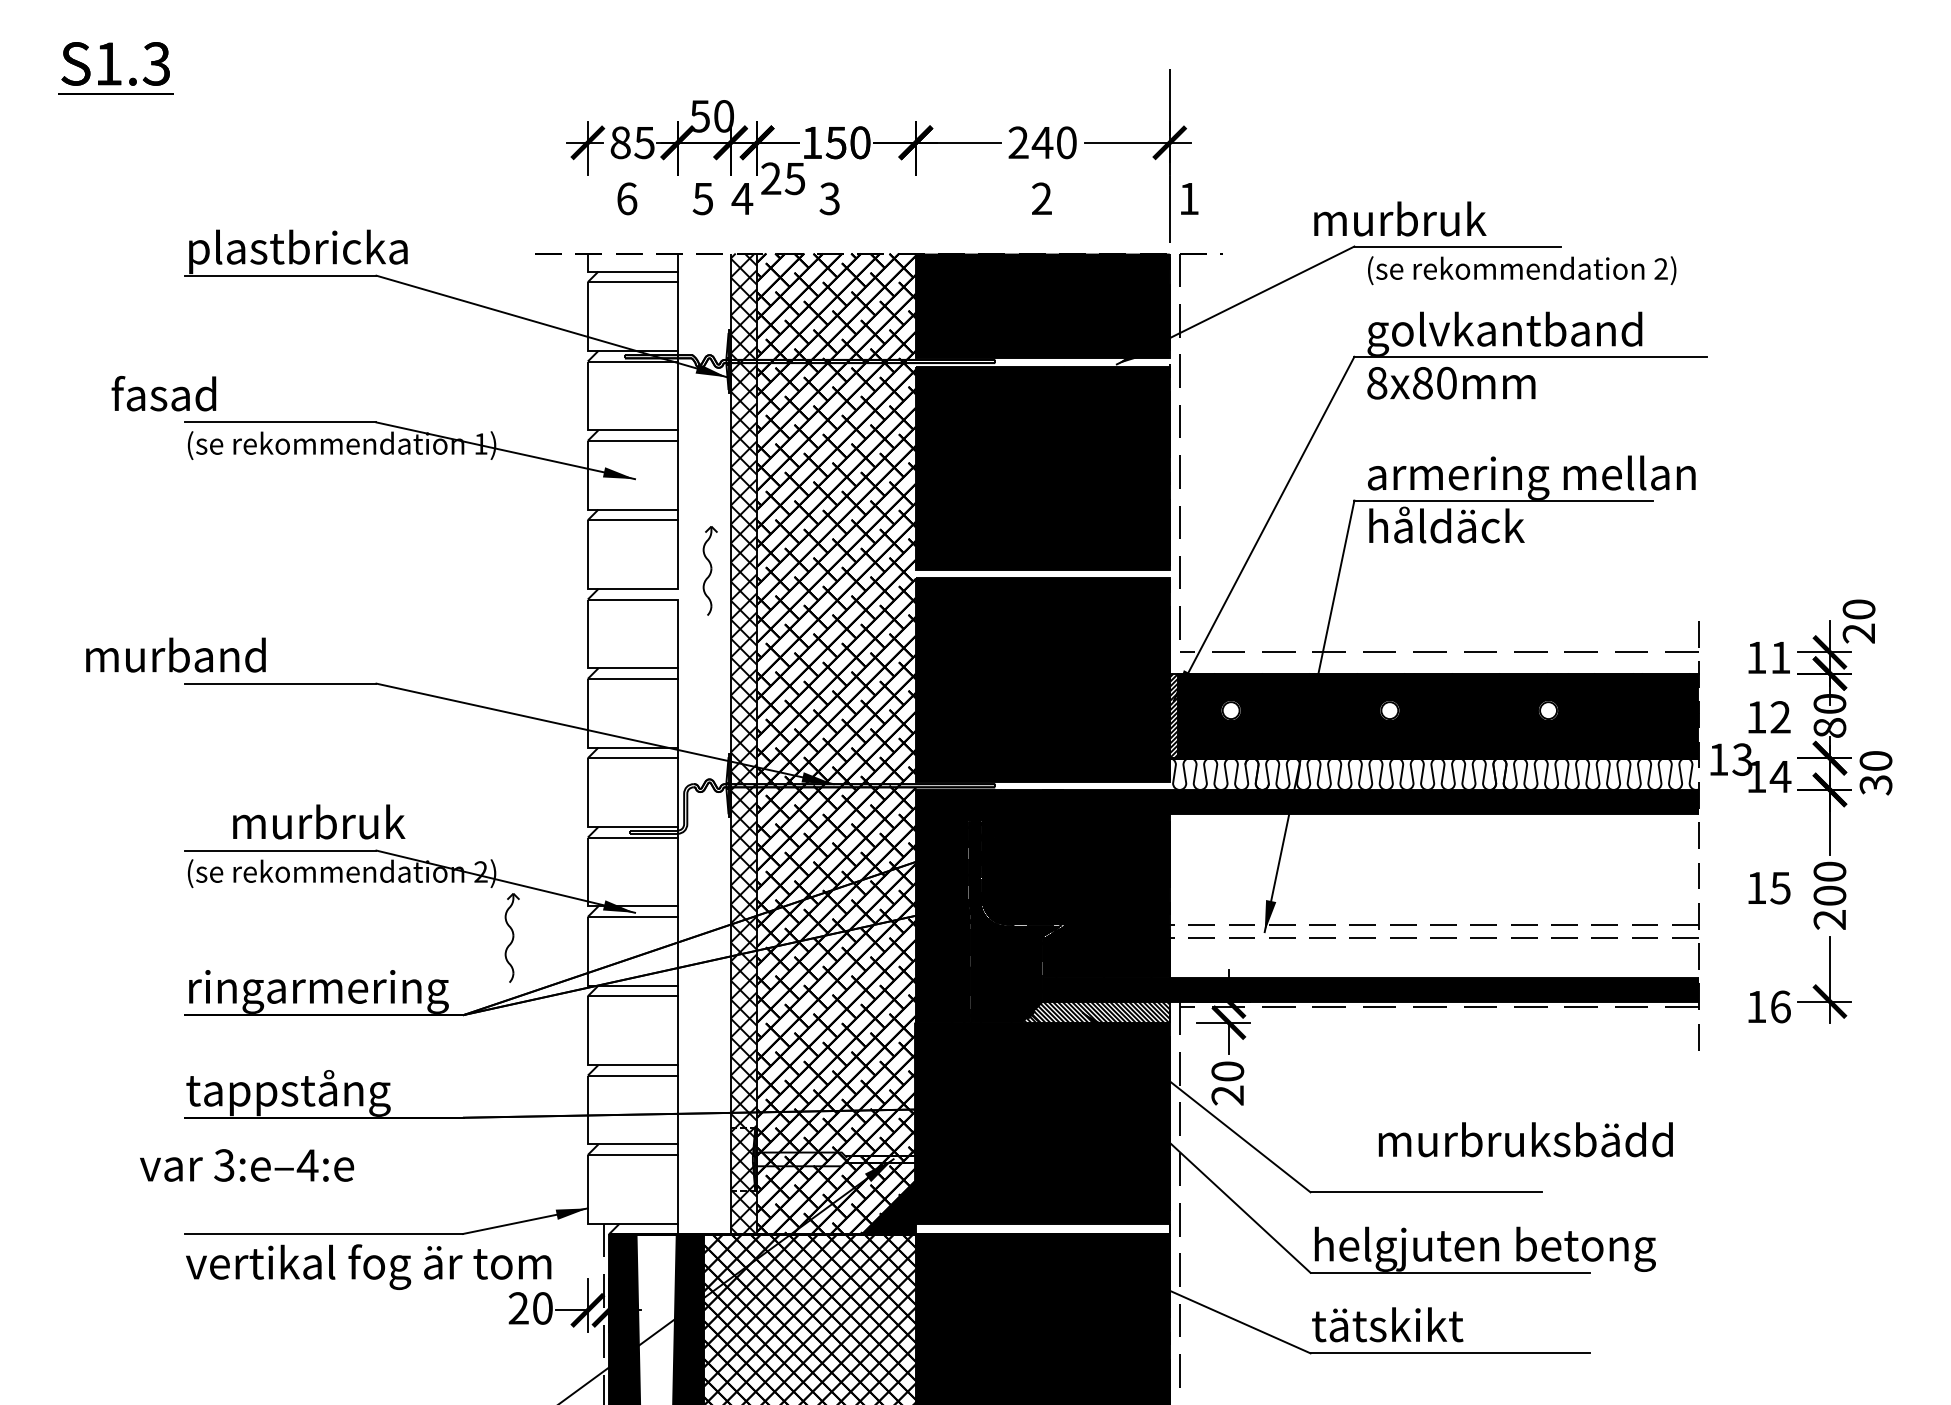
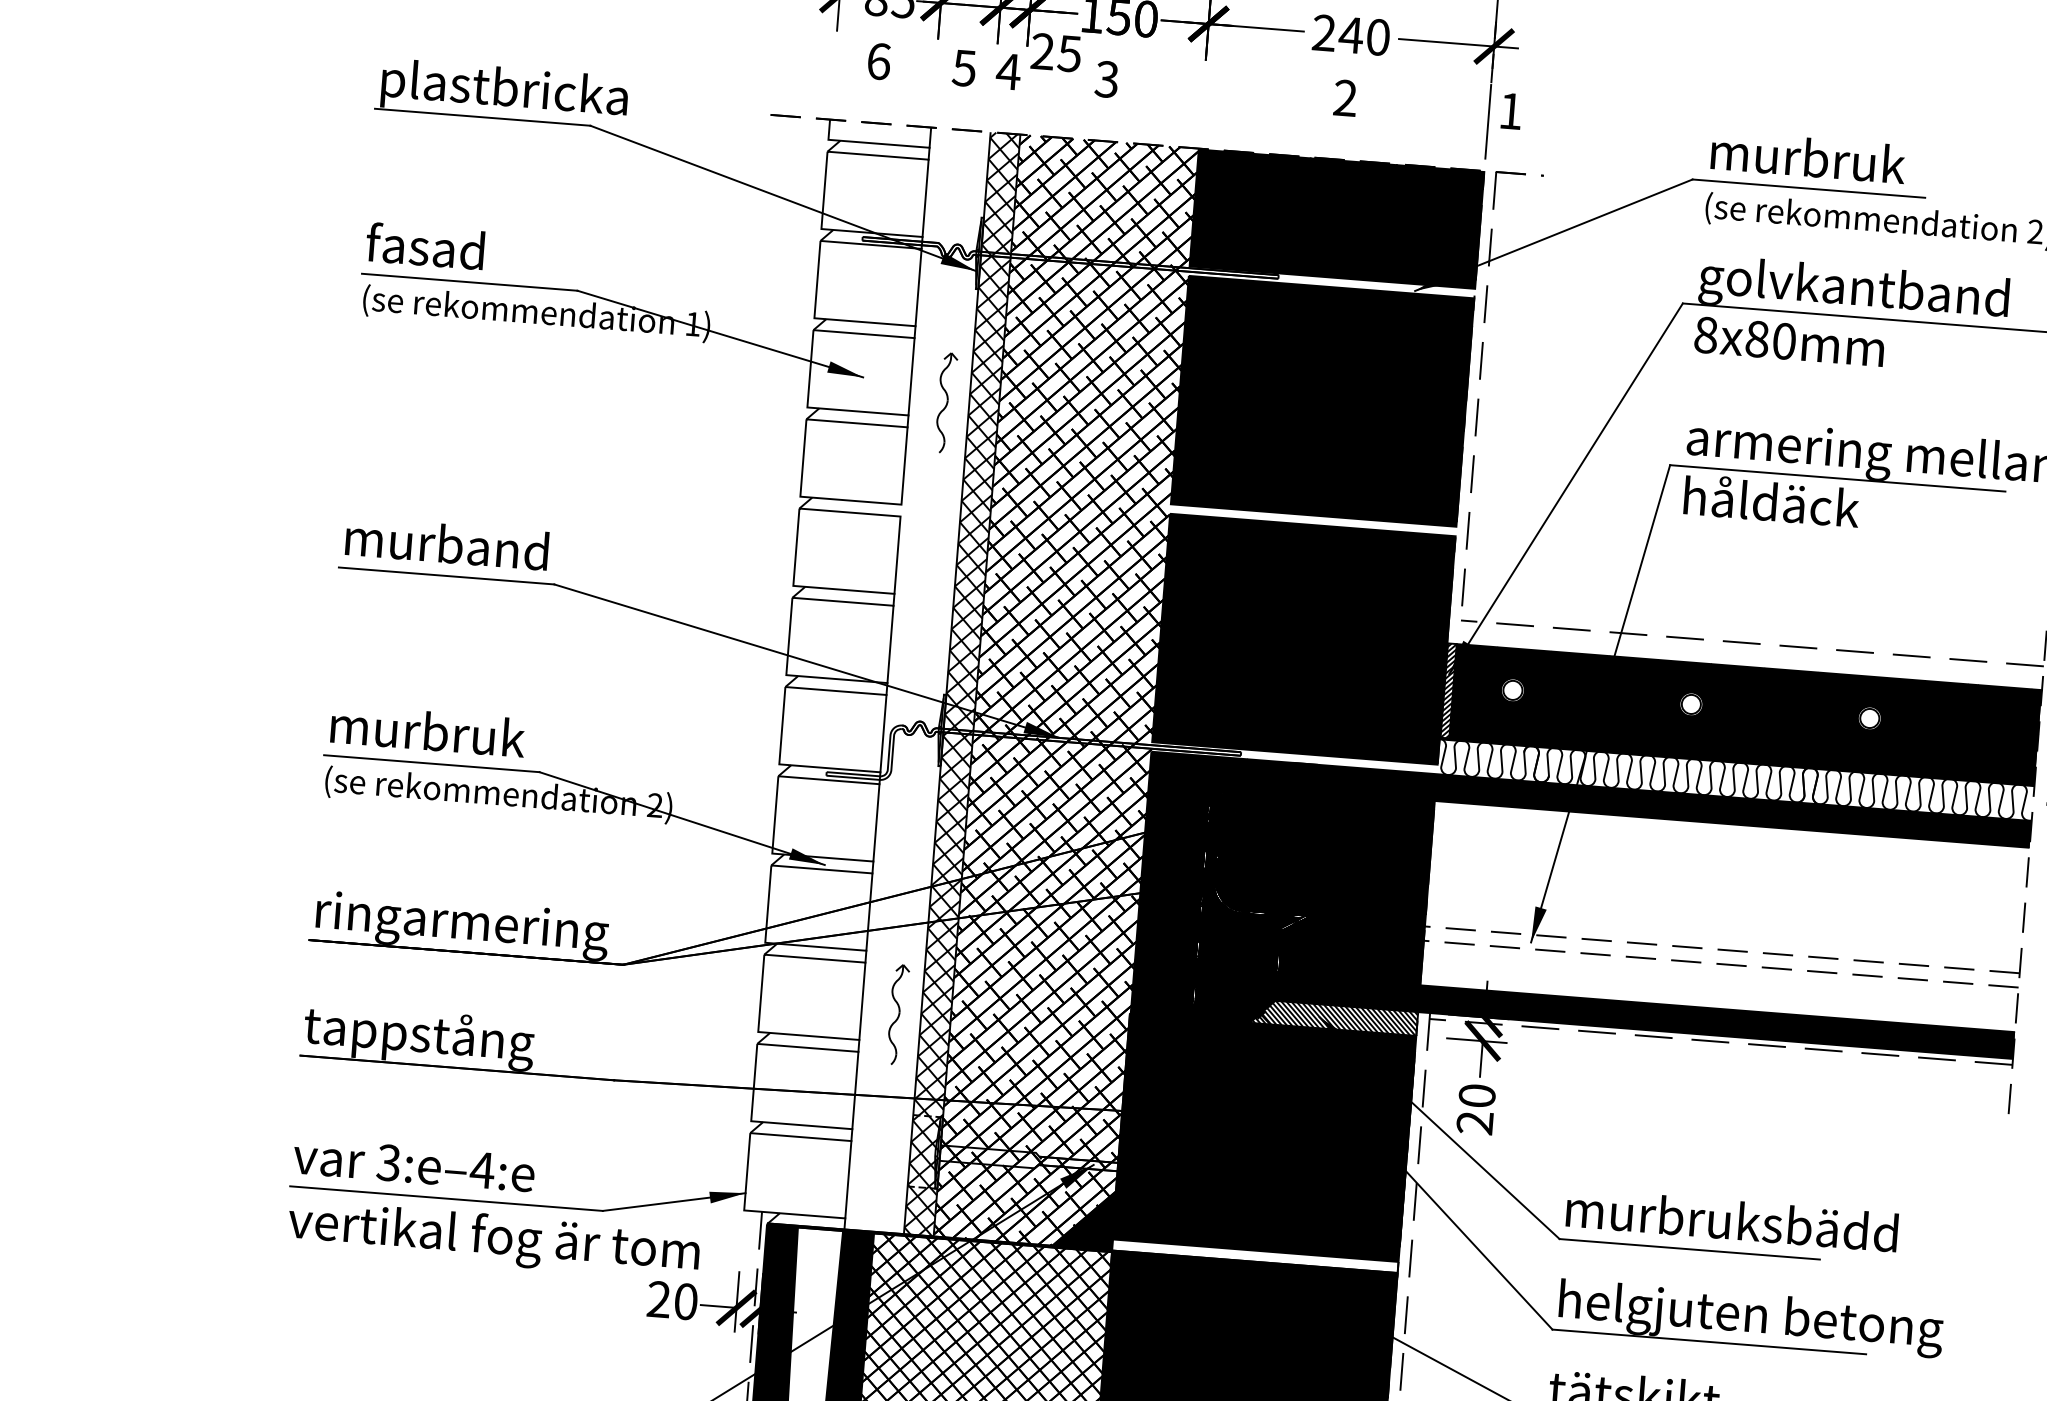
text: (1400, 218) -> (1808, 156), moved
text: (163, 393) -> (424, 245), moved
part: (709, 570) -> (945, 402), moved
text: (175, 654) -> (446, 542), moved
text: (319, 821) -> (428, 730), moved
part: (511, 937) -> (897, 1014), moved
text: (1525, 1139) -> (1731, 1220), moved
text: (247, 1165) -> (414, 1165), moved

